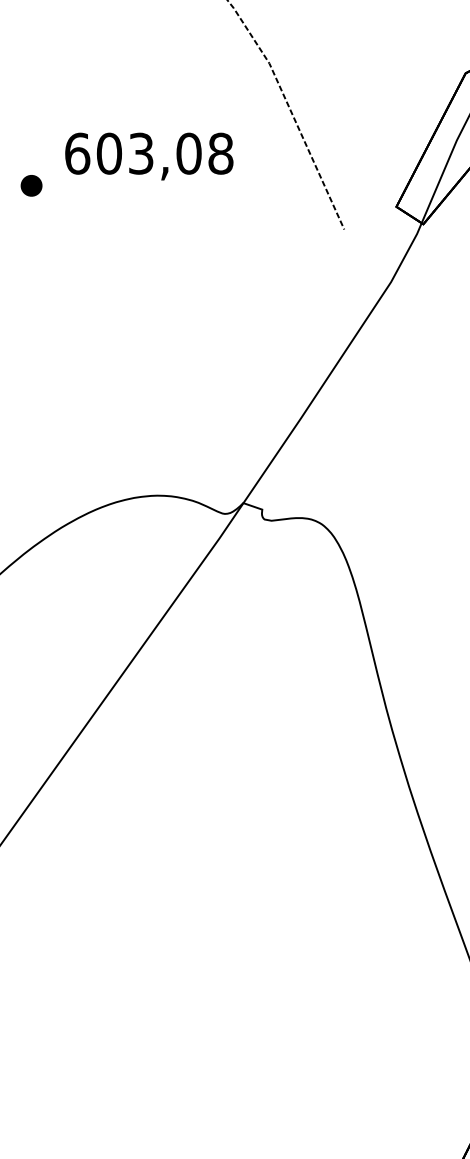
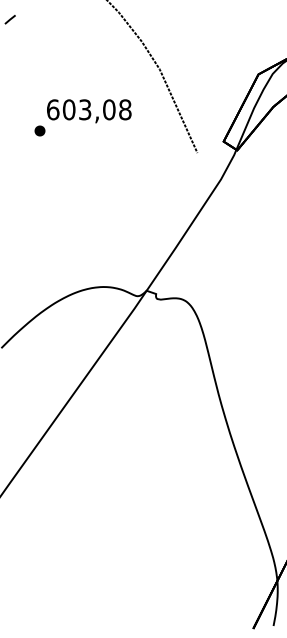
text: (149, 156) -> (89, 111), moved

